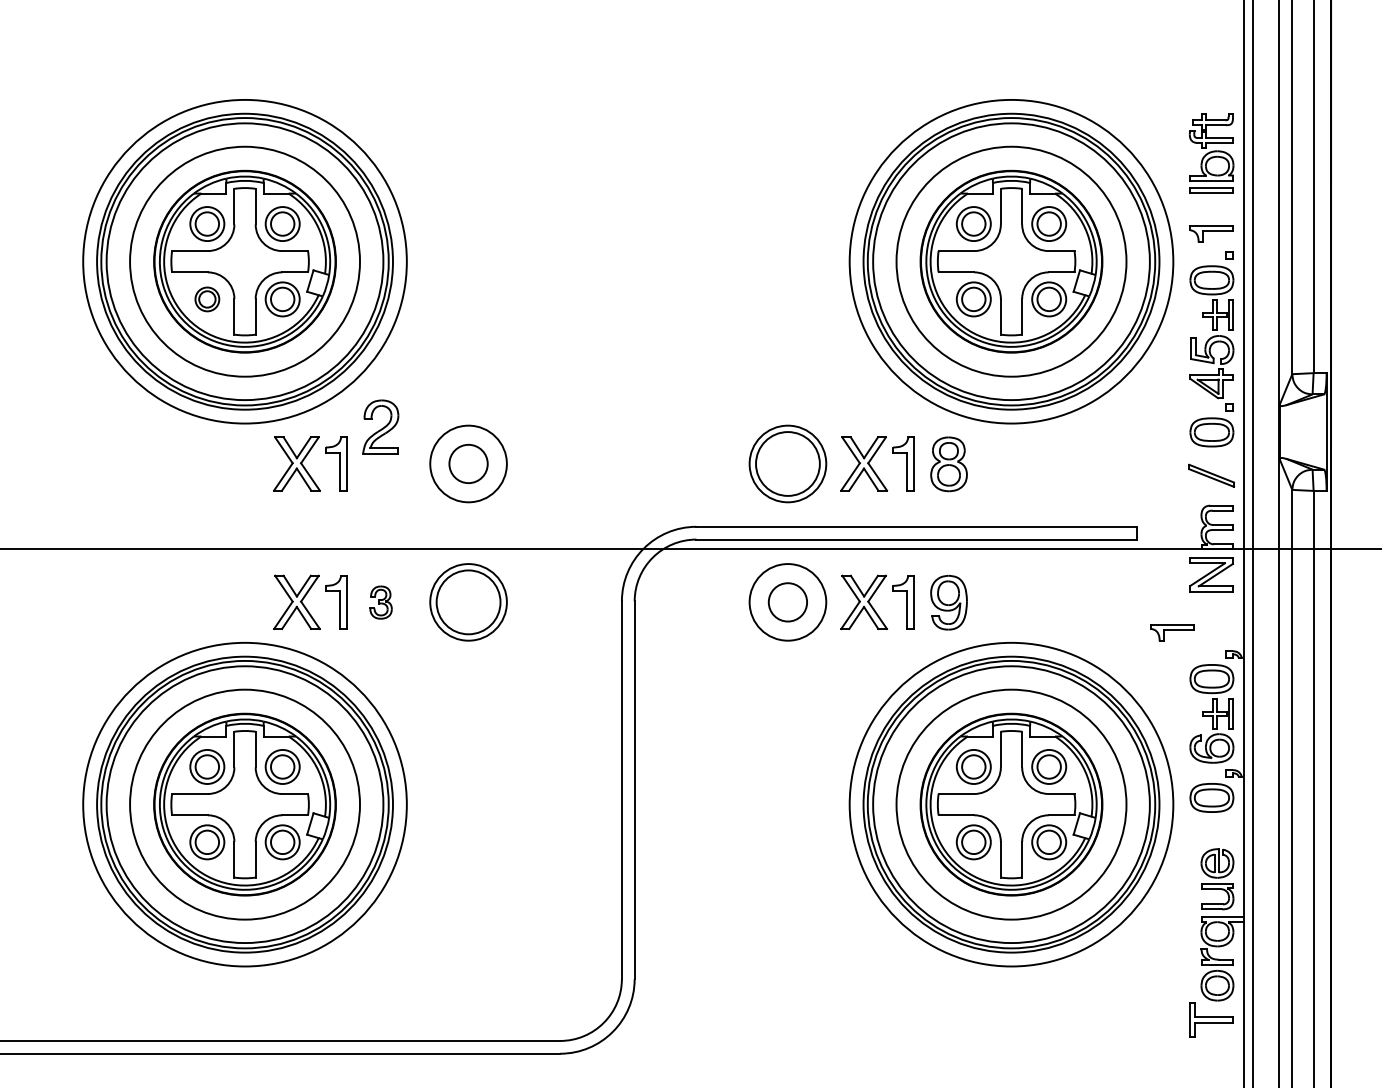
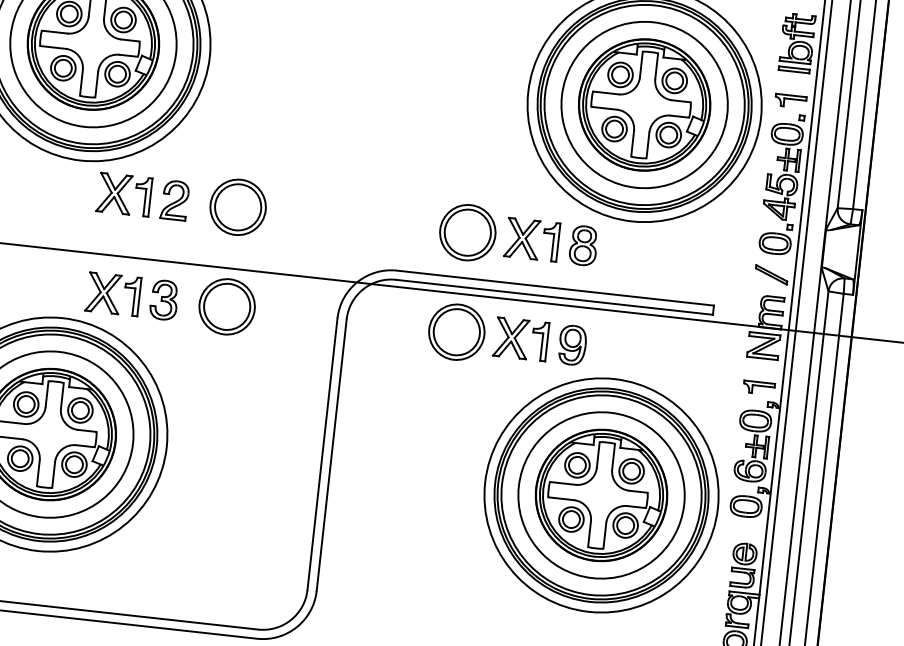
part: (207, 299) -> (63, 68), size x1.43
part: (380, 426) -> (174, 200), moved
circle: (468, 463) -> (238, 207), size x1.67
part: (380, 602) -> (163, 299), size x1.67
circle: (787, 602) -> (456, 332), size x1.67
part: (1172, 632) -> (759, 387), moved

